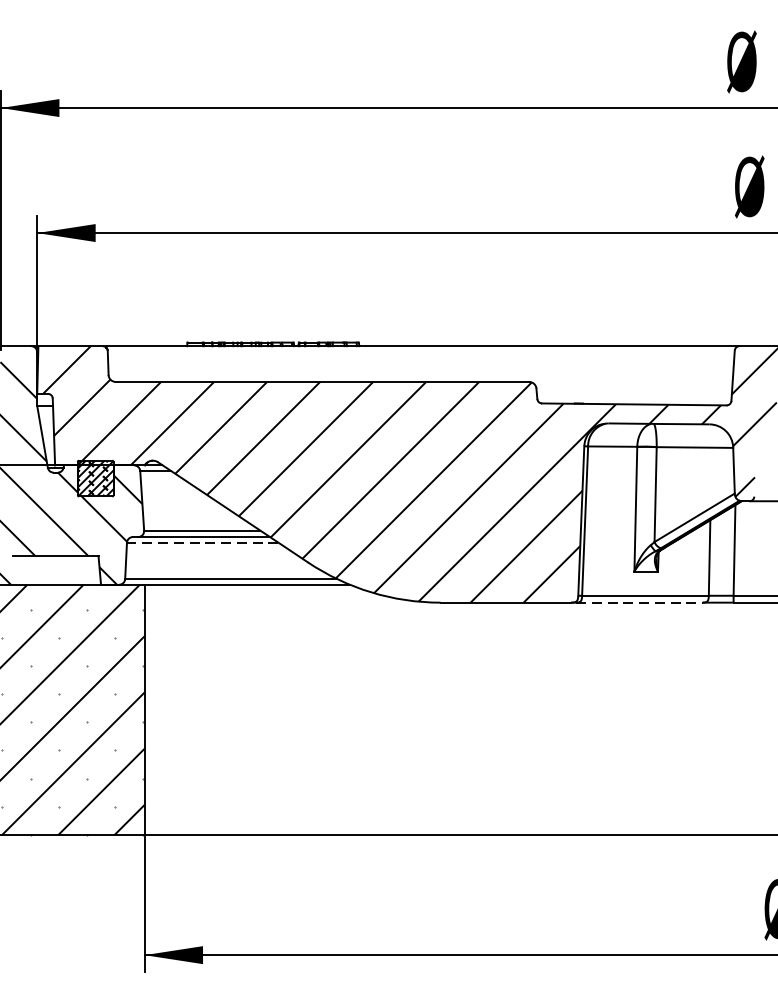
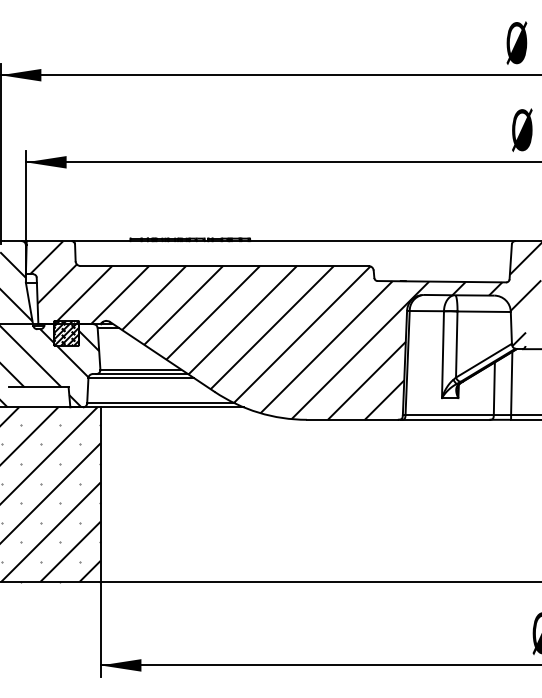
line: (203, 543) -> (141, 378), dashed -> solid
line: (639, 602) -> (445, 419), dashed -> solid

